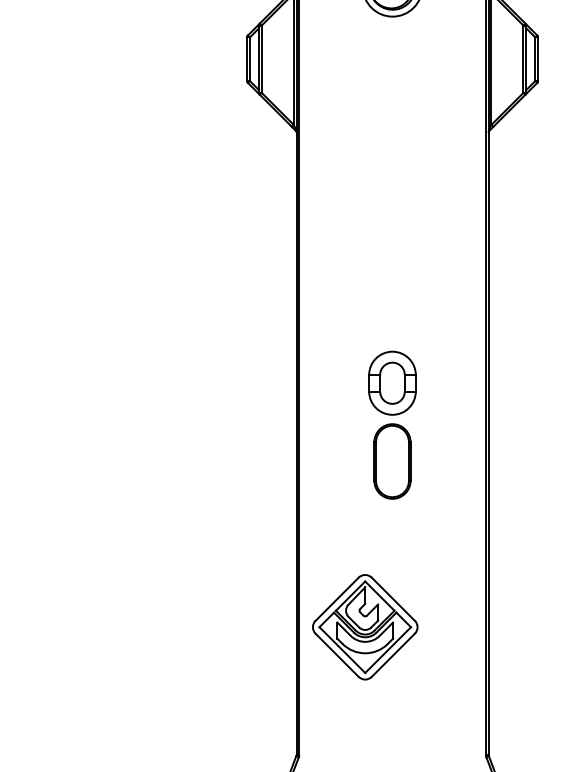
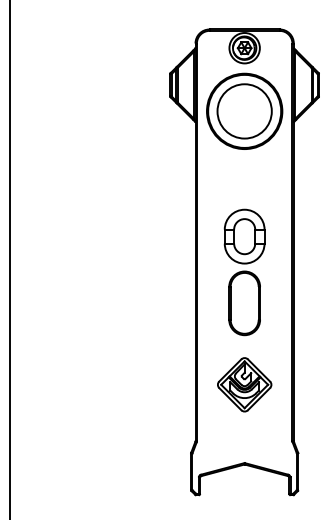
part: (392, 108) -> (244, 110), added
part: (392, 425) -> (244, 272), size x1.67
part: (364, 626) -> (244, 384), moved

